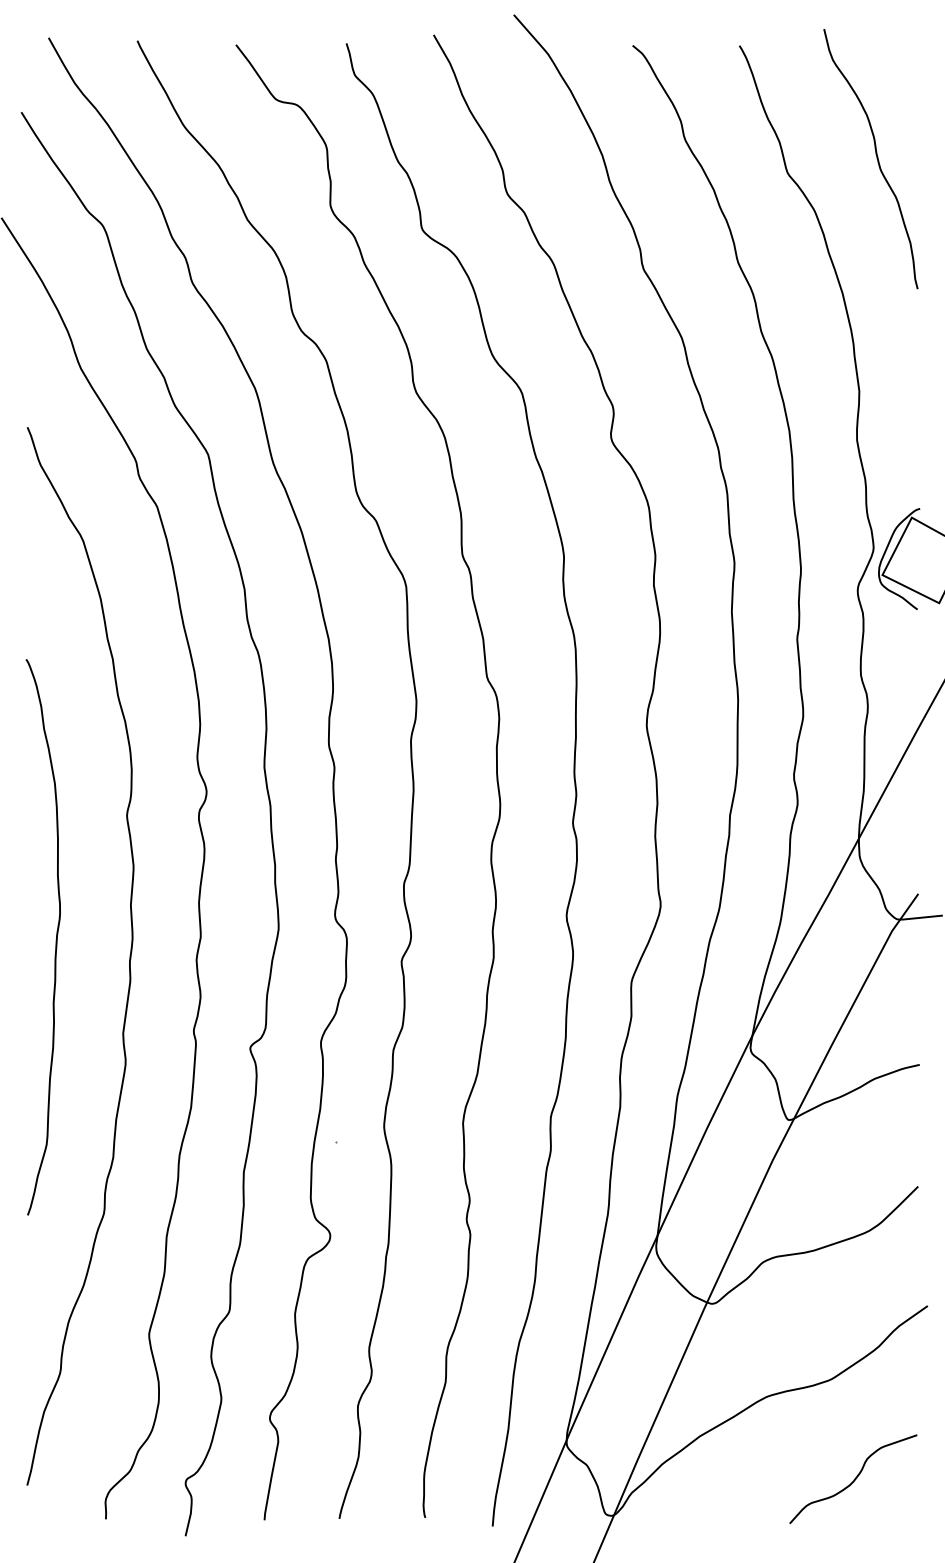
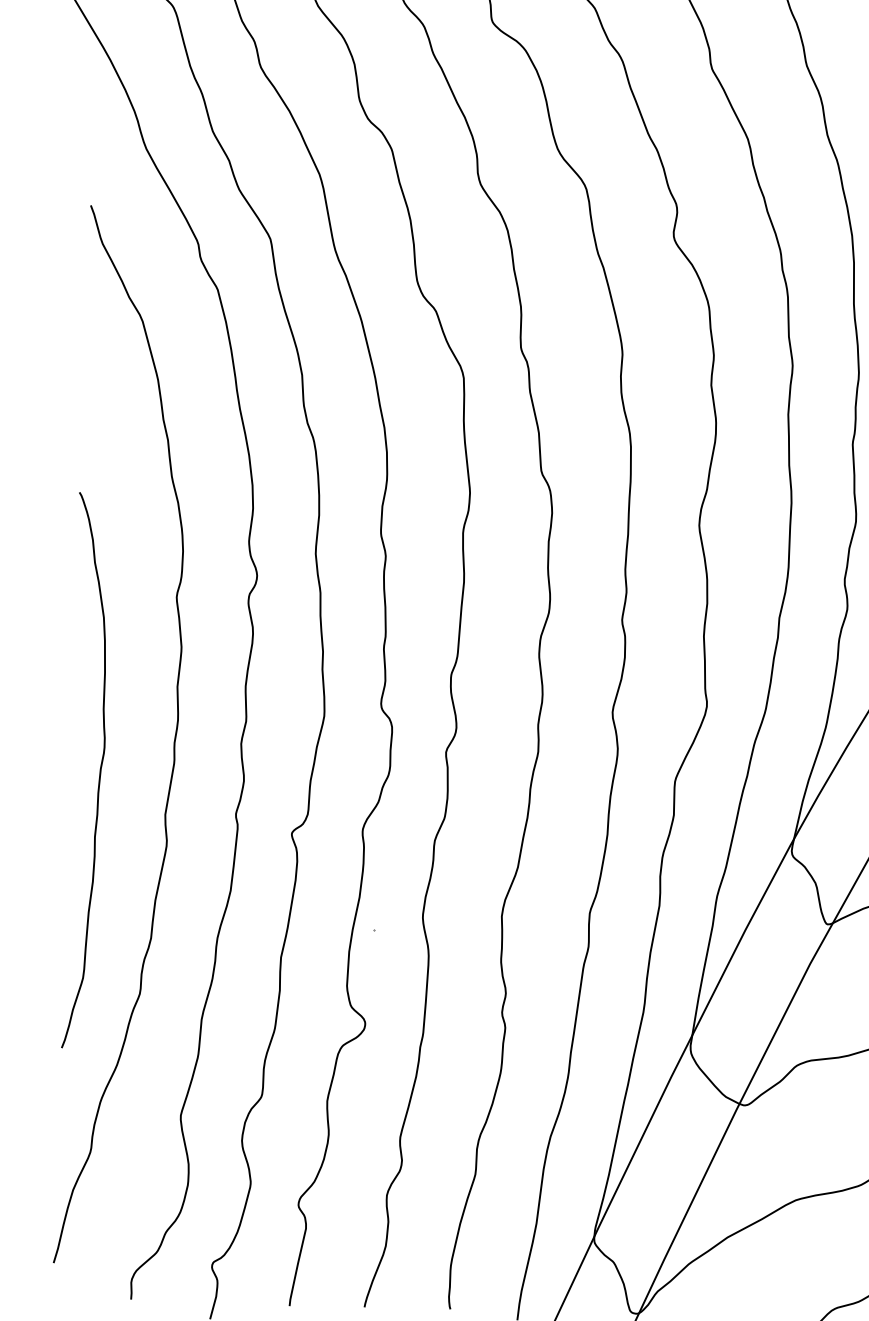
curve: (55, 939) -> (99, 773), moved

